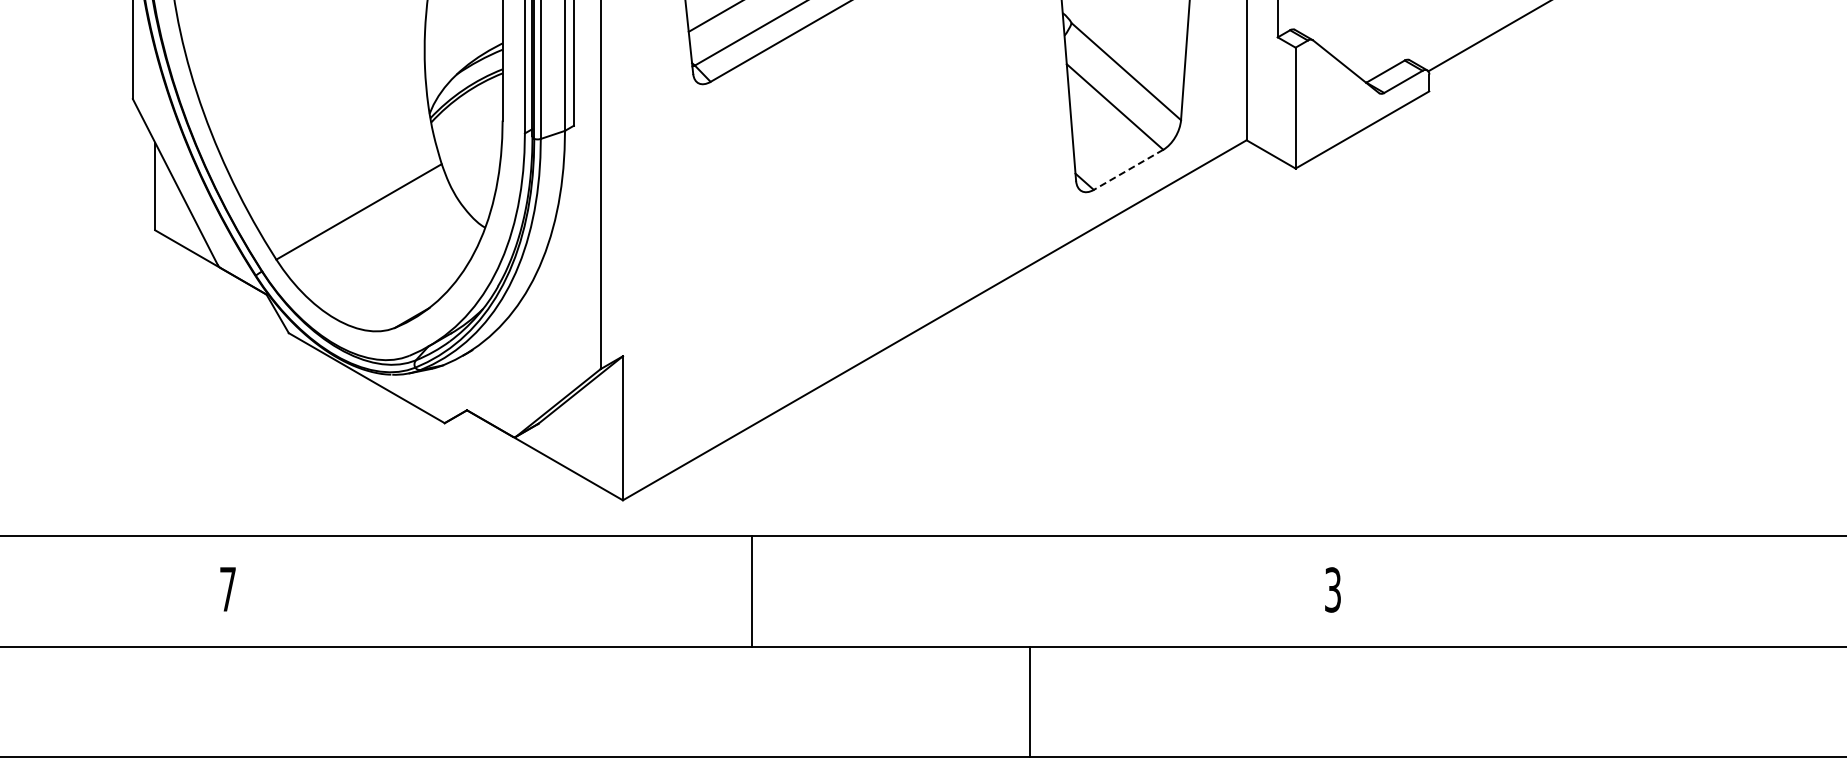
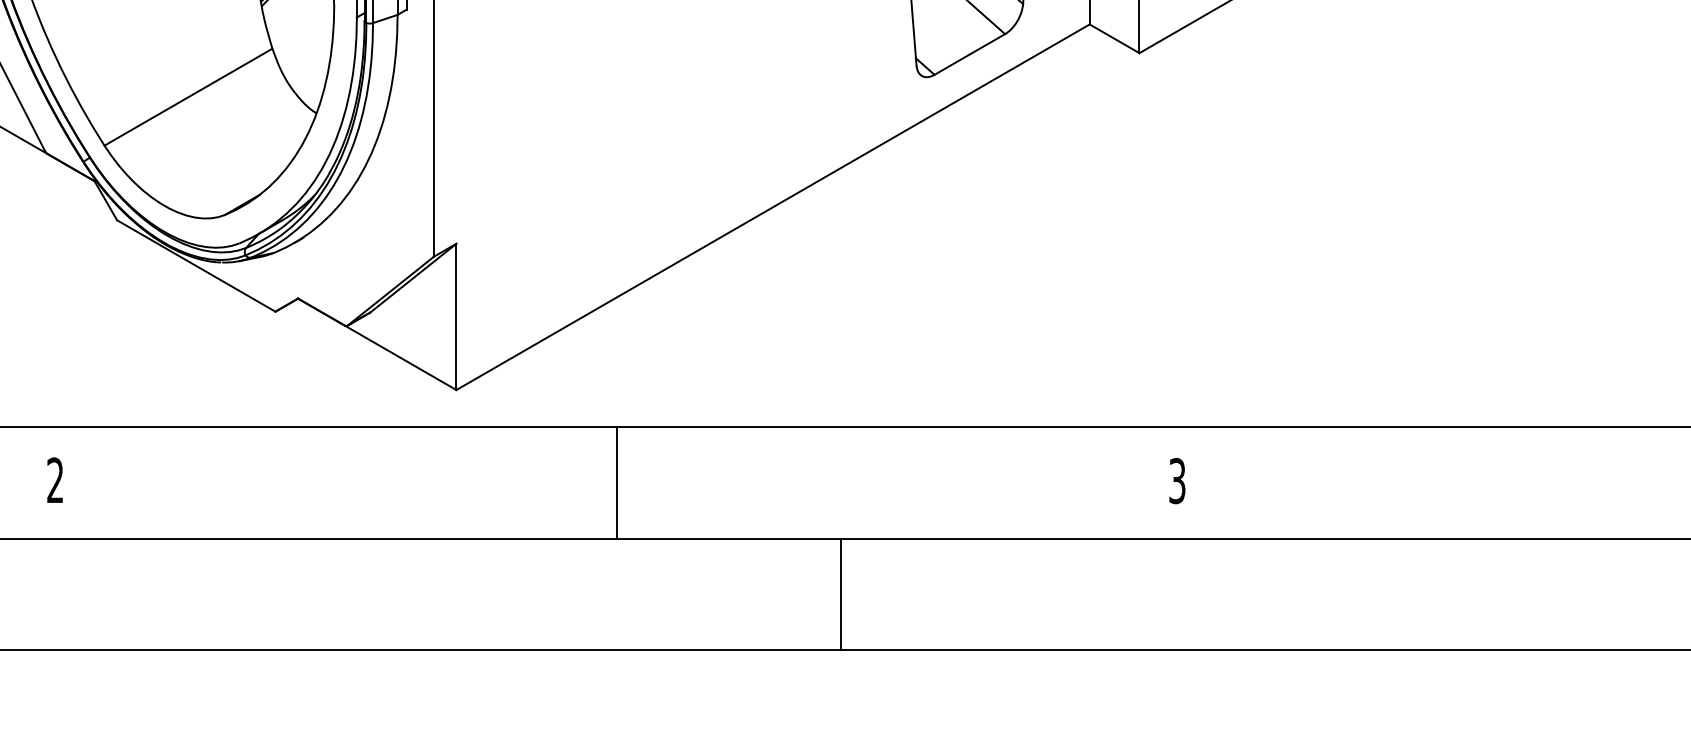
line: (1128, 170) -> (969, 55), dashed -> solid
text: (227, 588) -> (54, 479), 7 -> 2
line: (751, 591) -> (616, 482), moved
line: (1030, 701) -> (840, 594), moved

